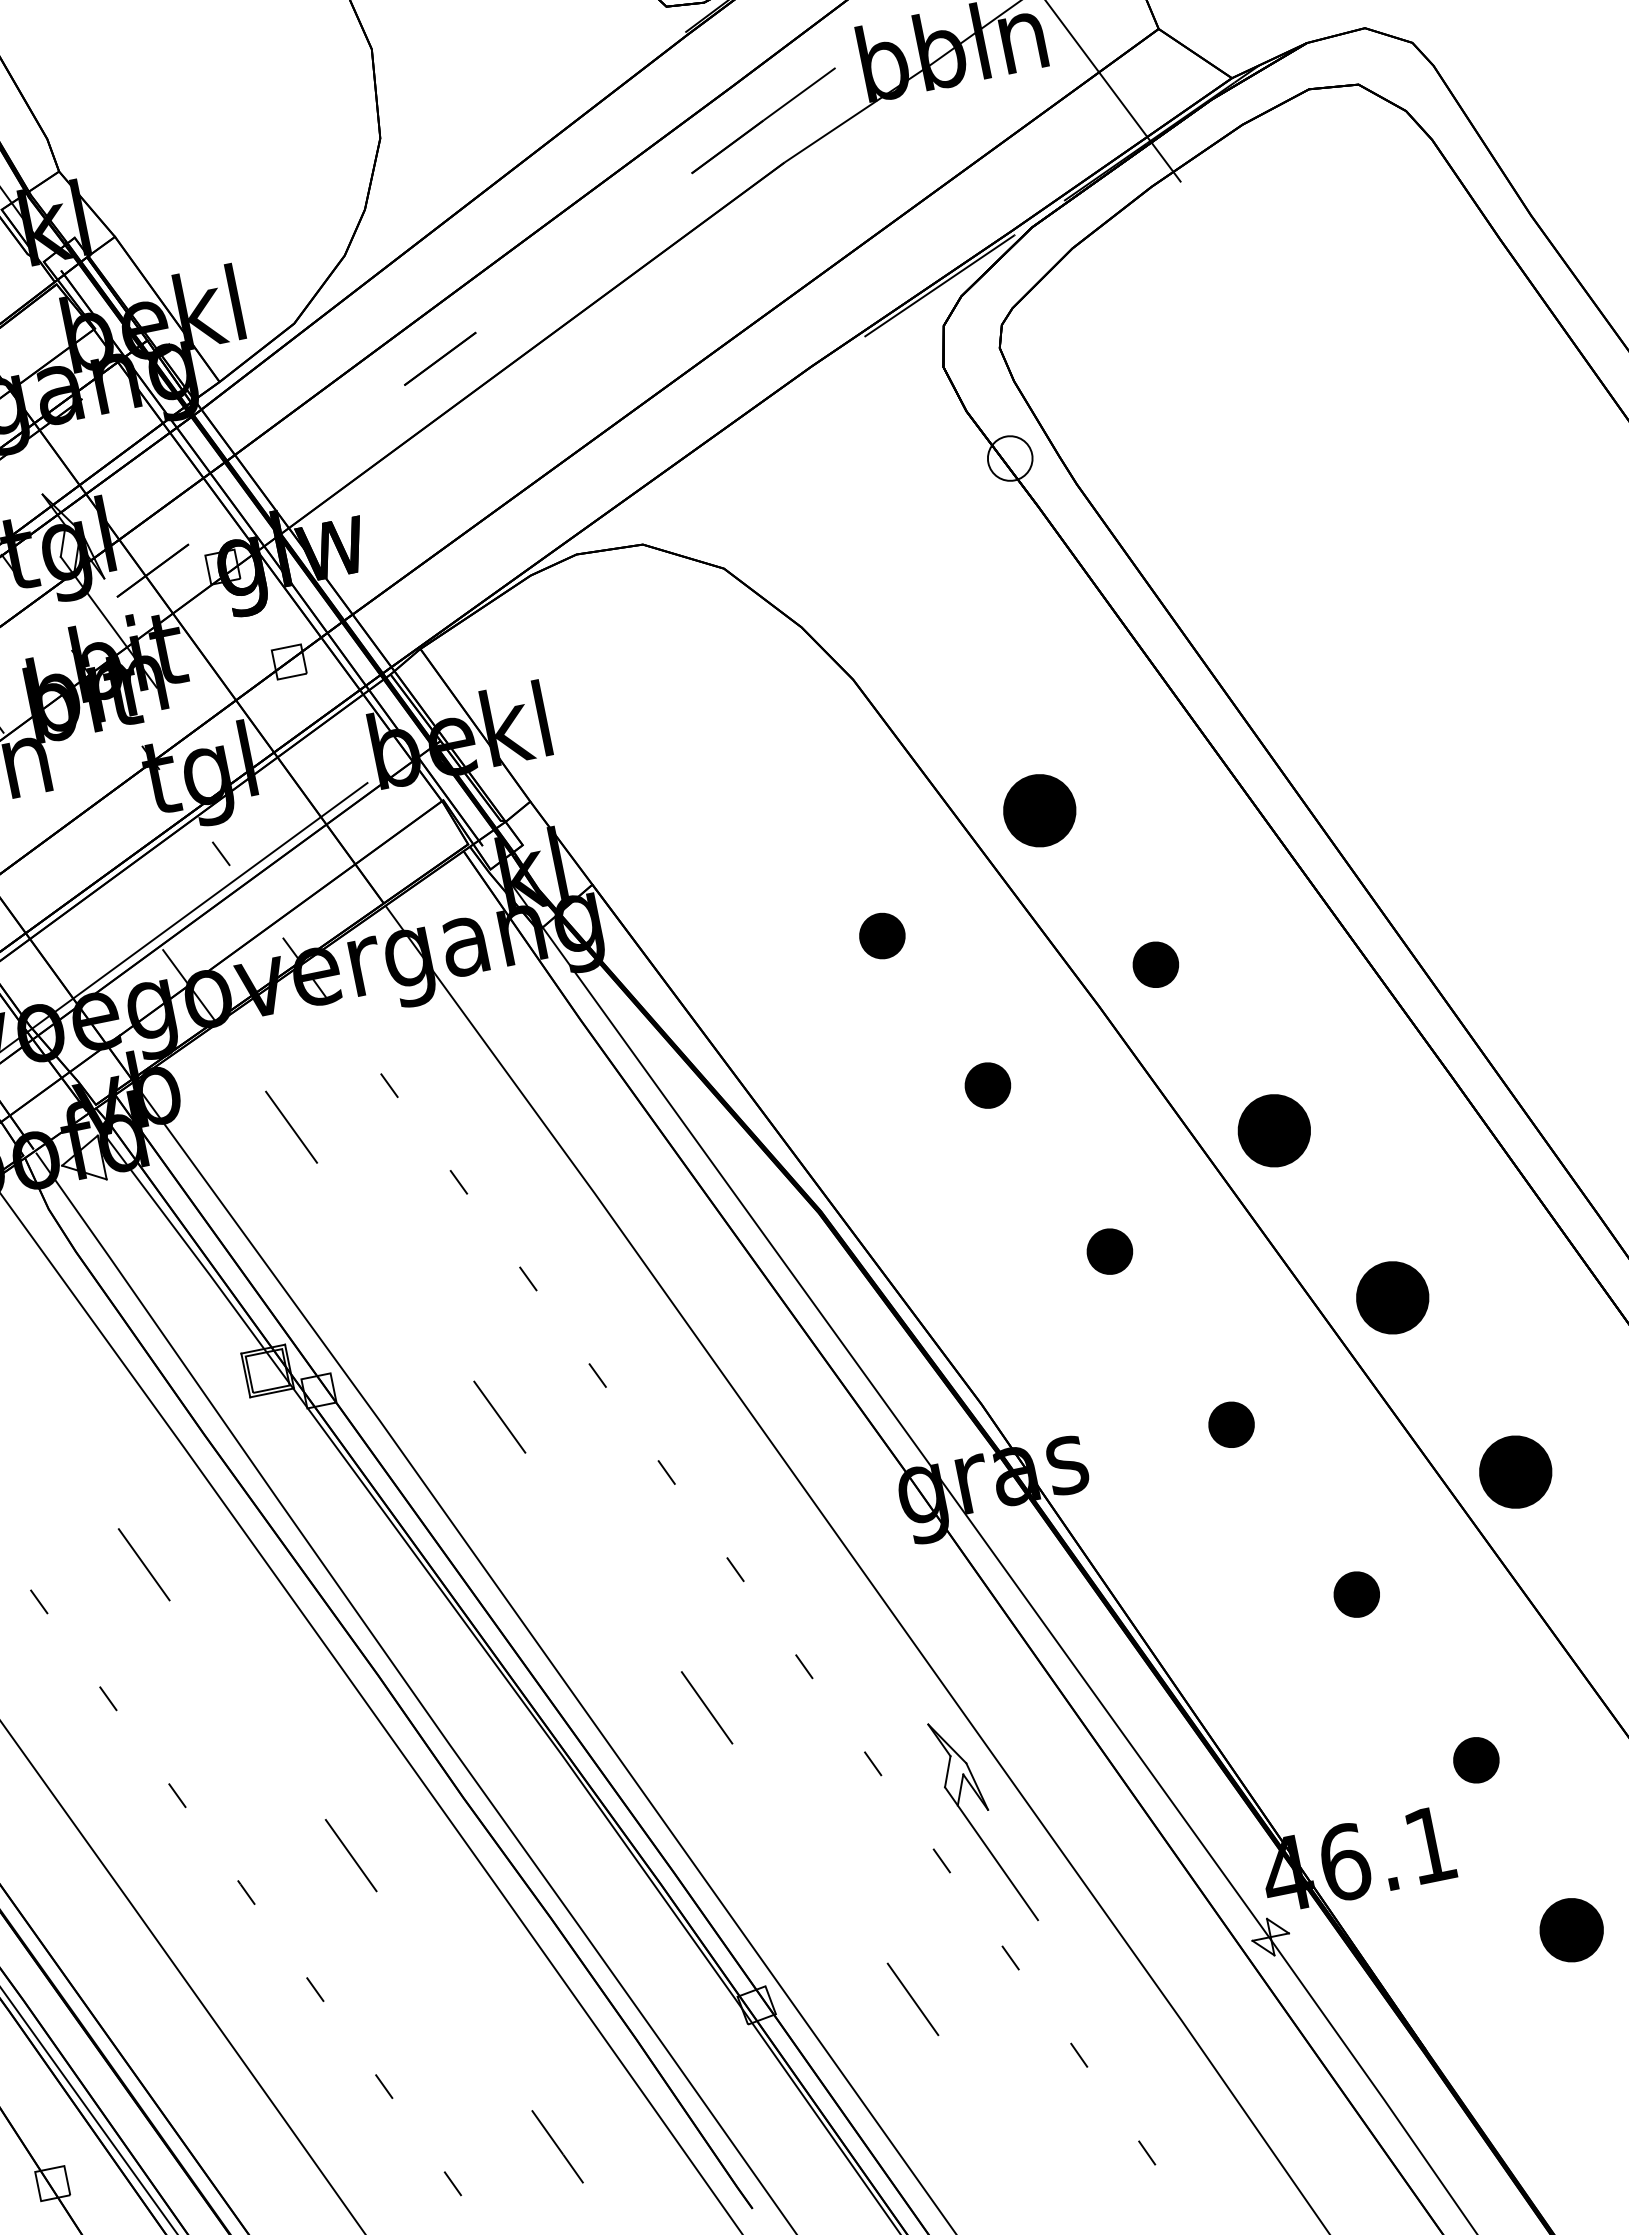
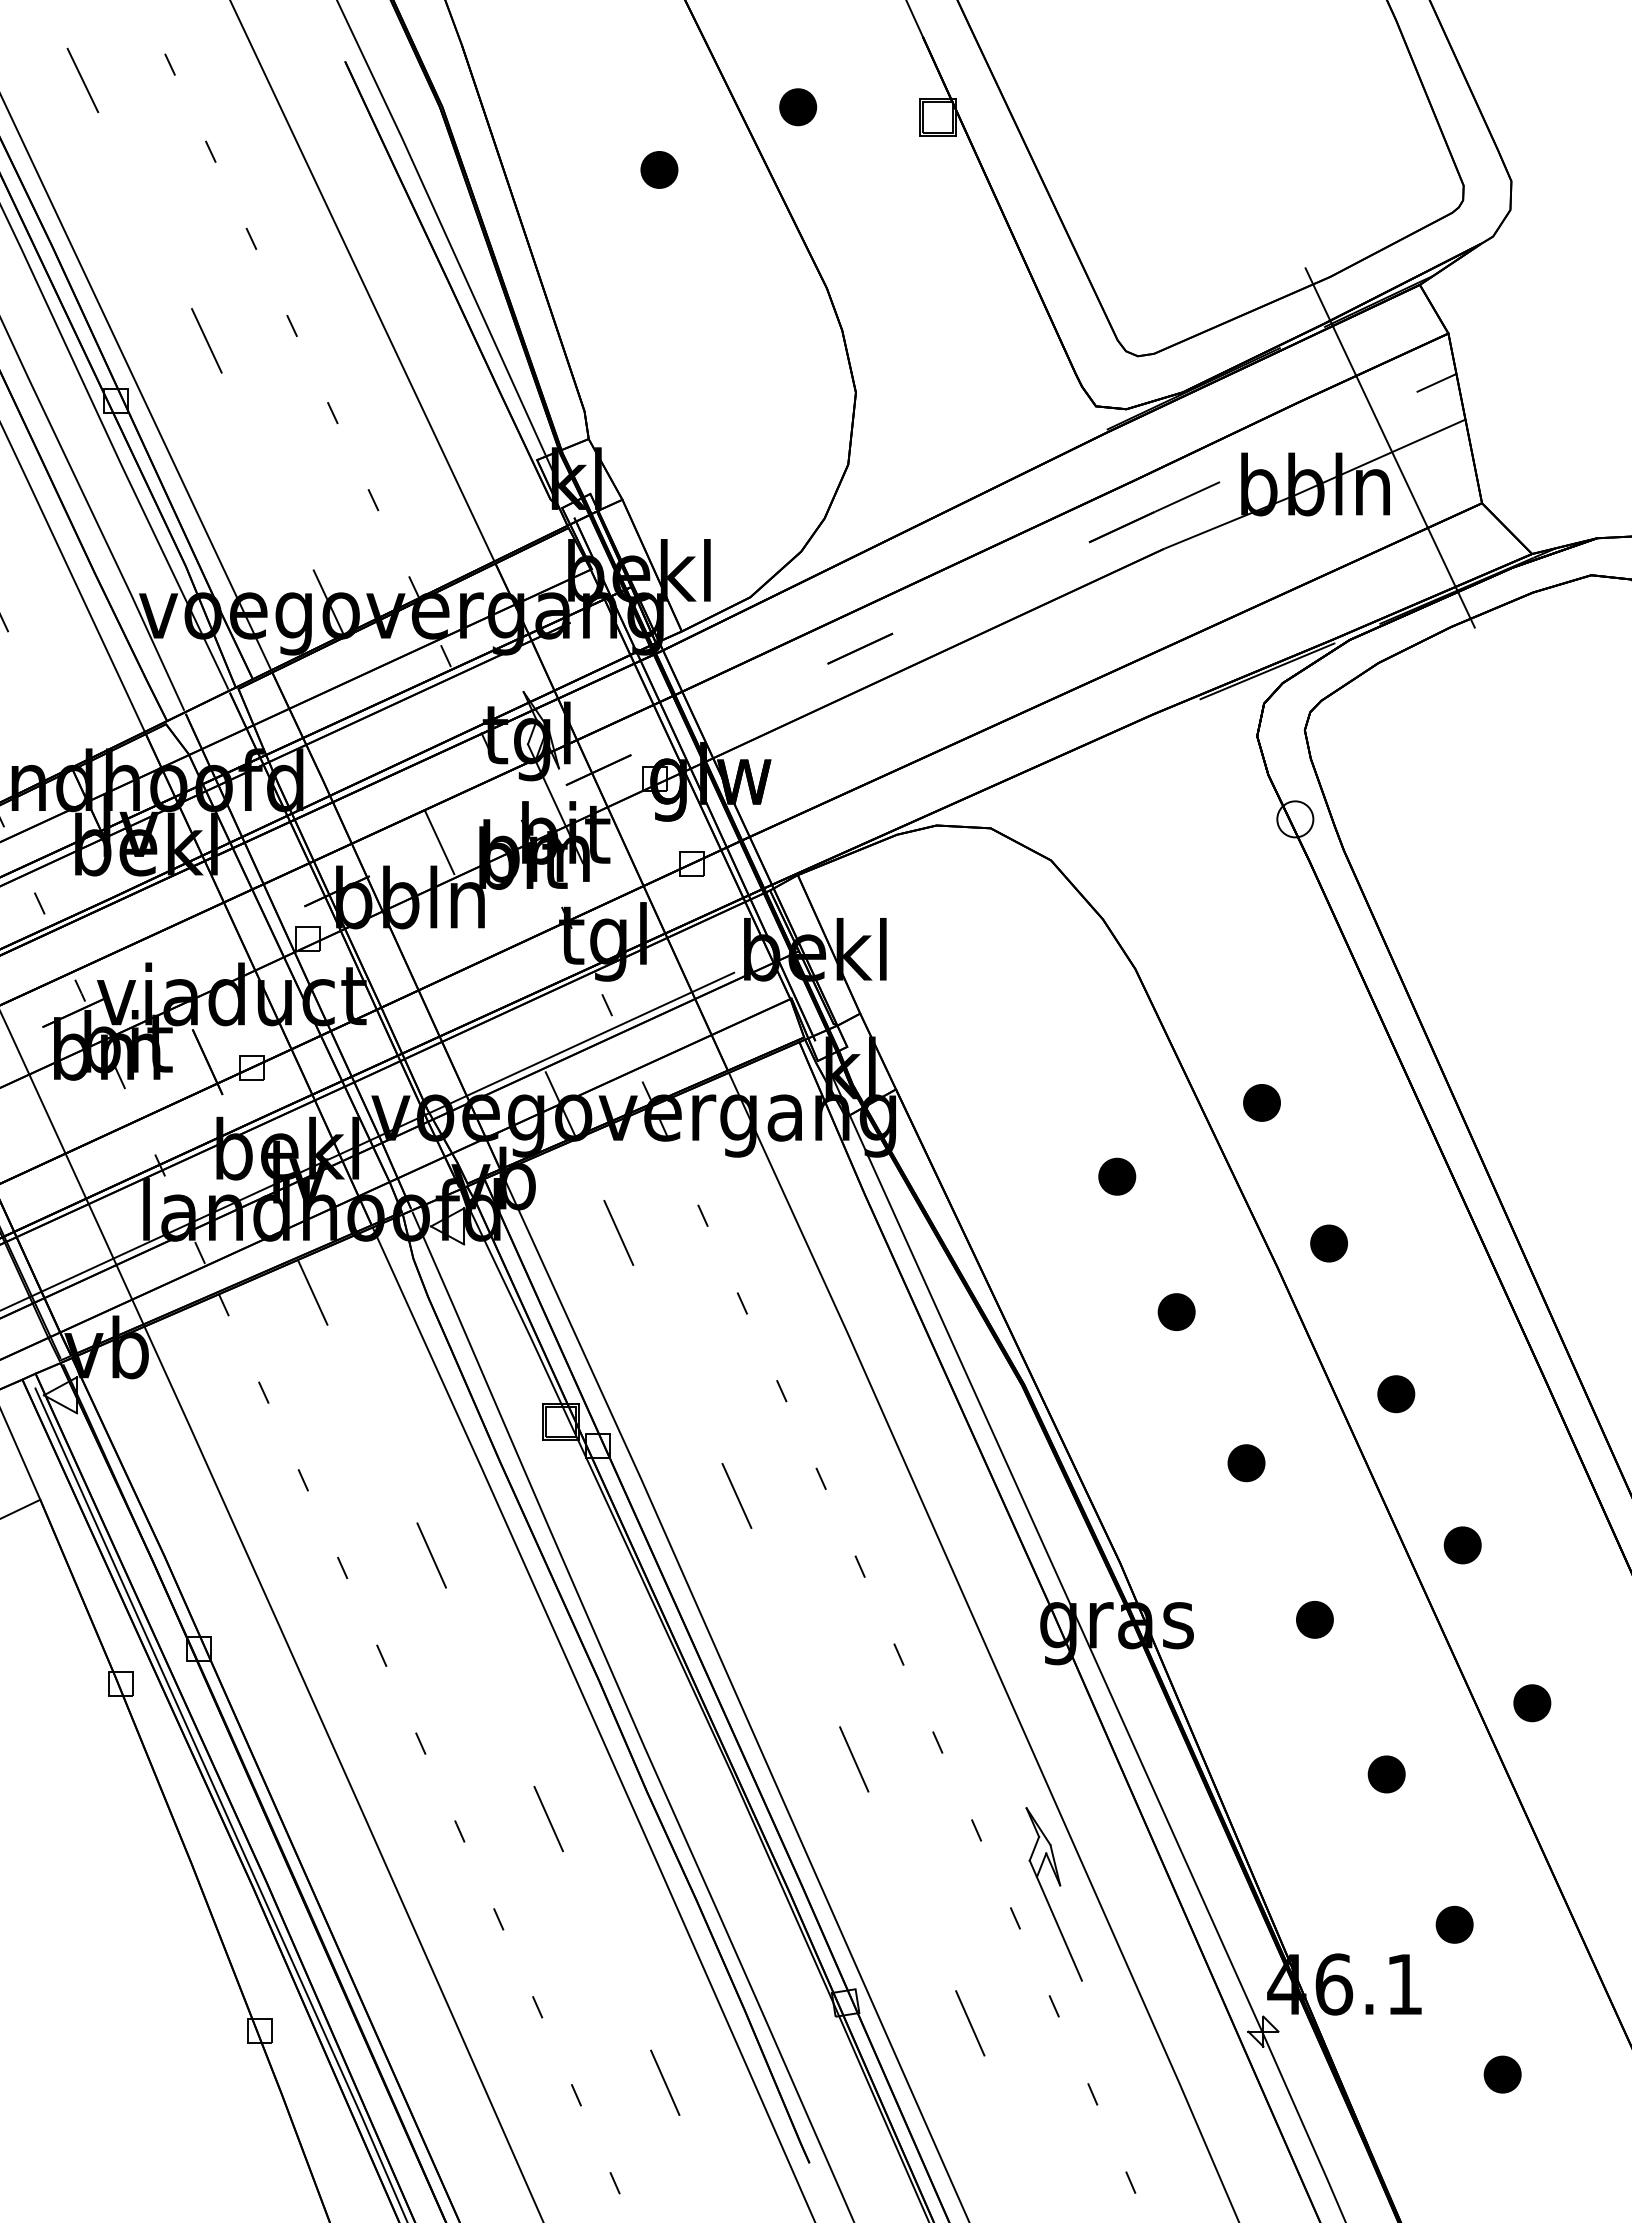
part: (1039, 810) -> (1261, 1102), size x0.62
part: (1274, 1131) -> (1396, 1394), size x0.62
part: (1392, 1298) -> (1462, 1545), size x0.62
part: (1516, 1472) -> (1532, 1703), size x0.62
part: (1571, 1930) -> (1502, 2074), size x0.71

